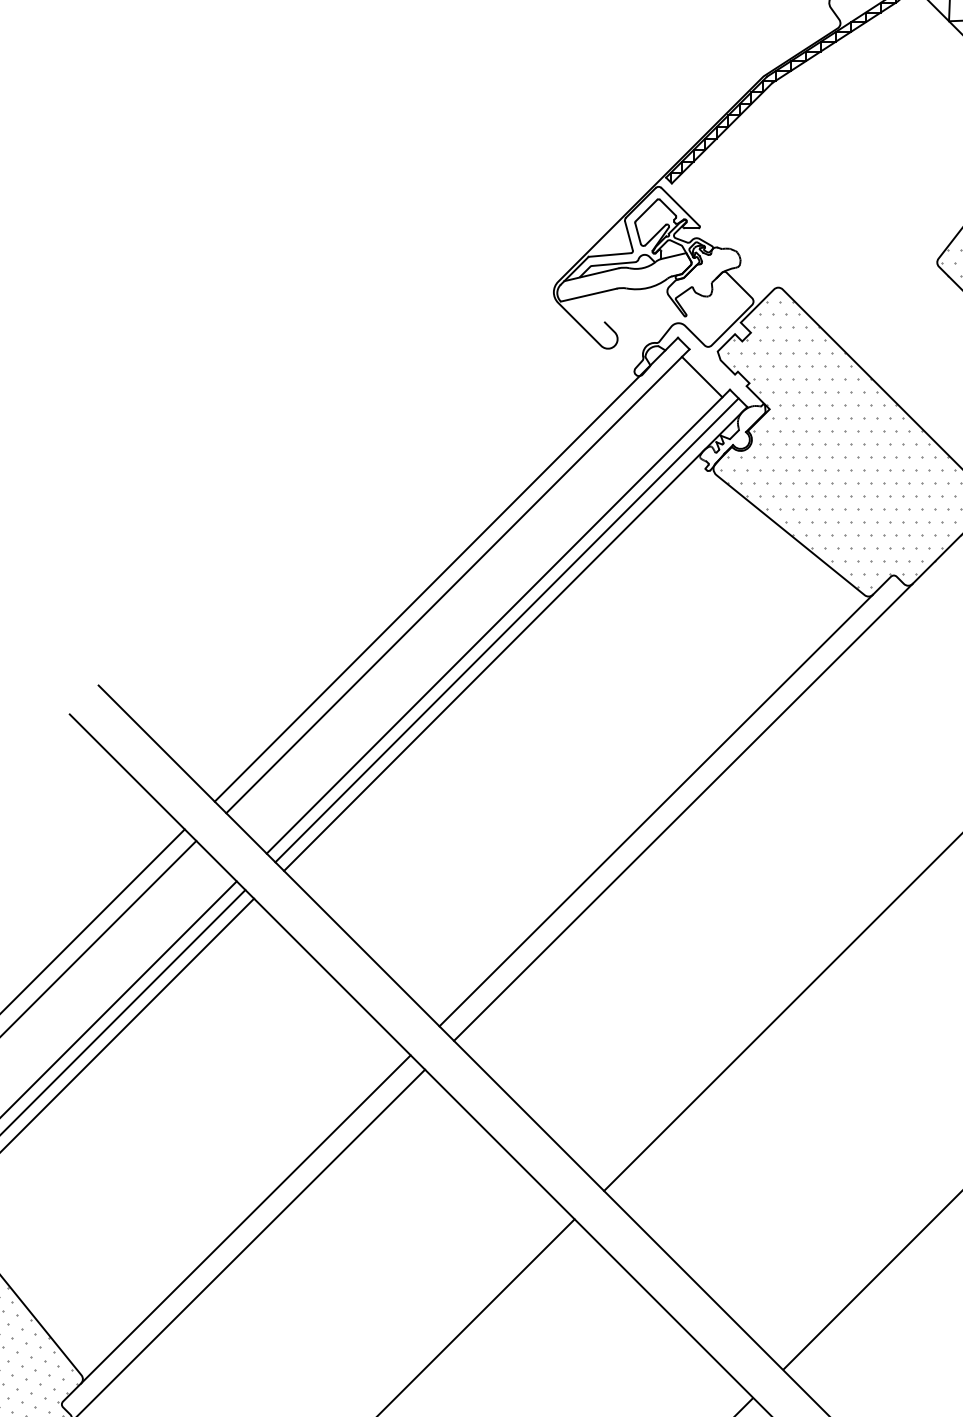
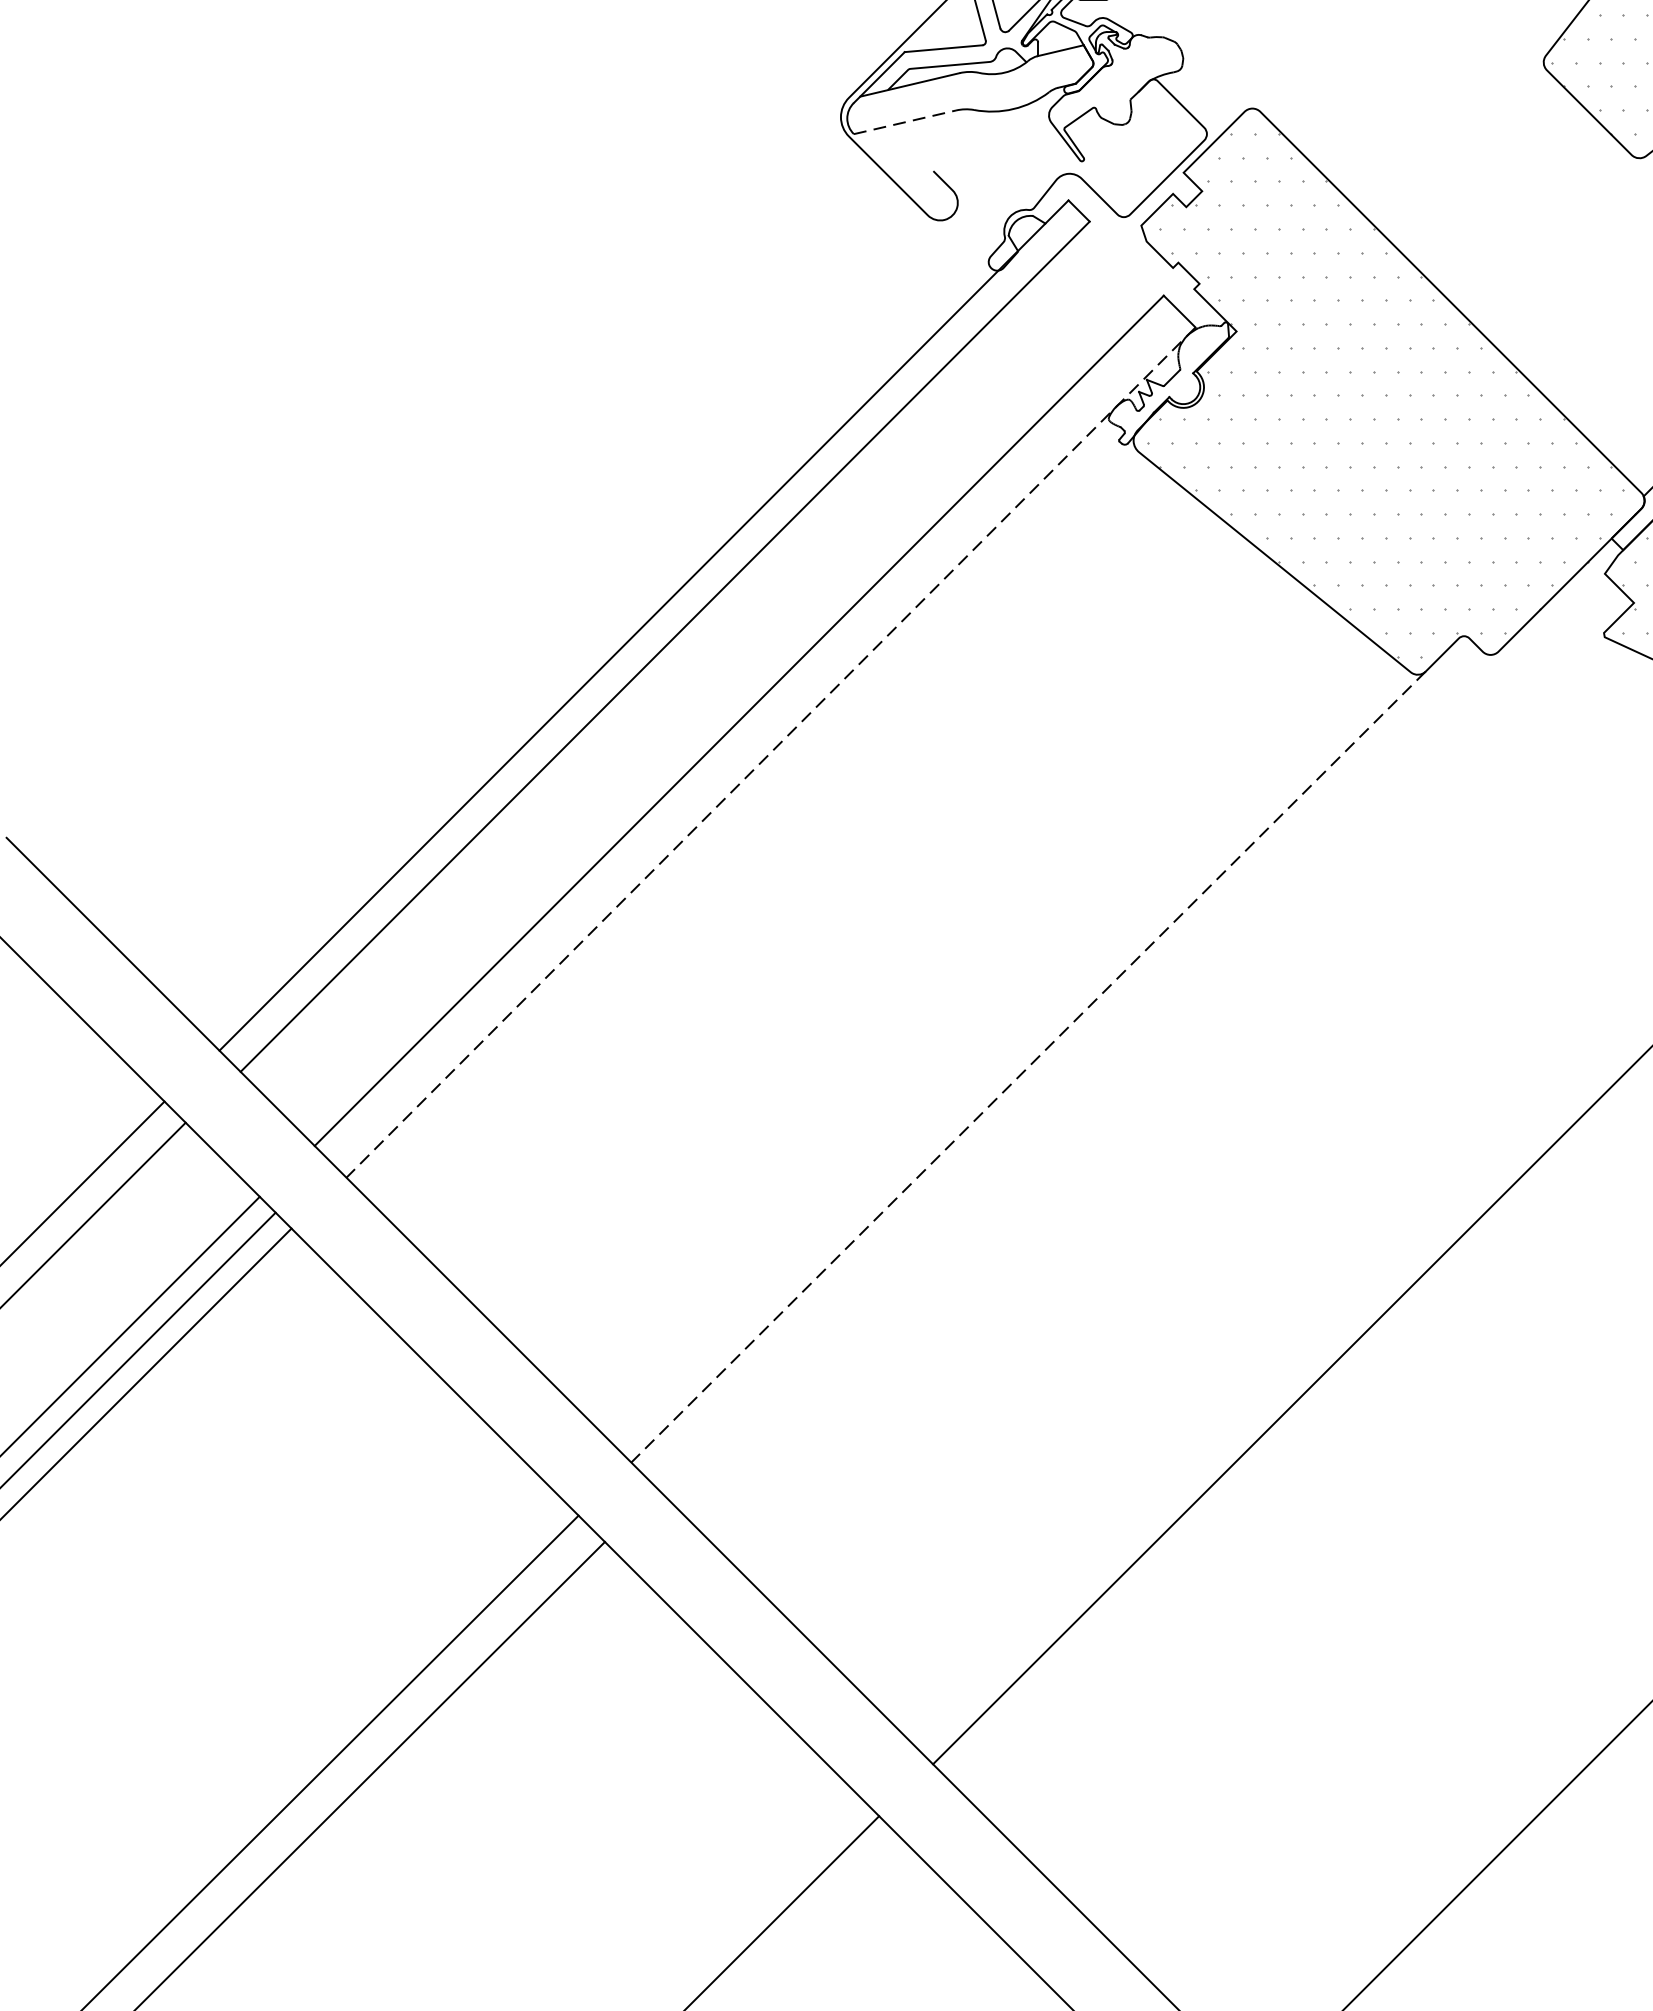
line: (588, 295) -> (904, 122), solid -> dashed
line: (702, 376) -> (1113, 271), removed
line: (506, 630) -> (754, 736), removed
line: (515, 639) -> (770, 753), solid -> dashed
line: (656, 810) -> (1029, 1066), solid -> dashed
line: (683, 811) -> (1078, 1068), removed

